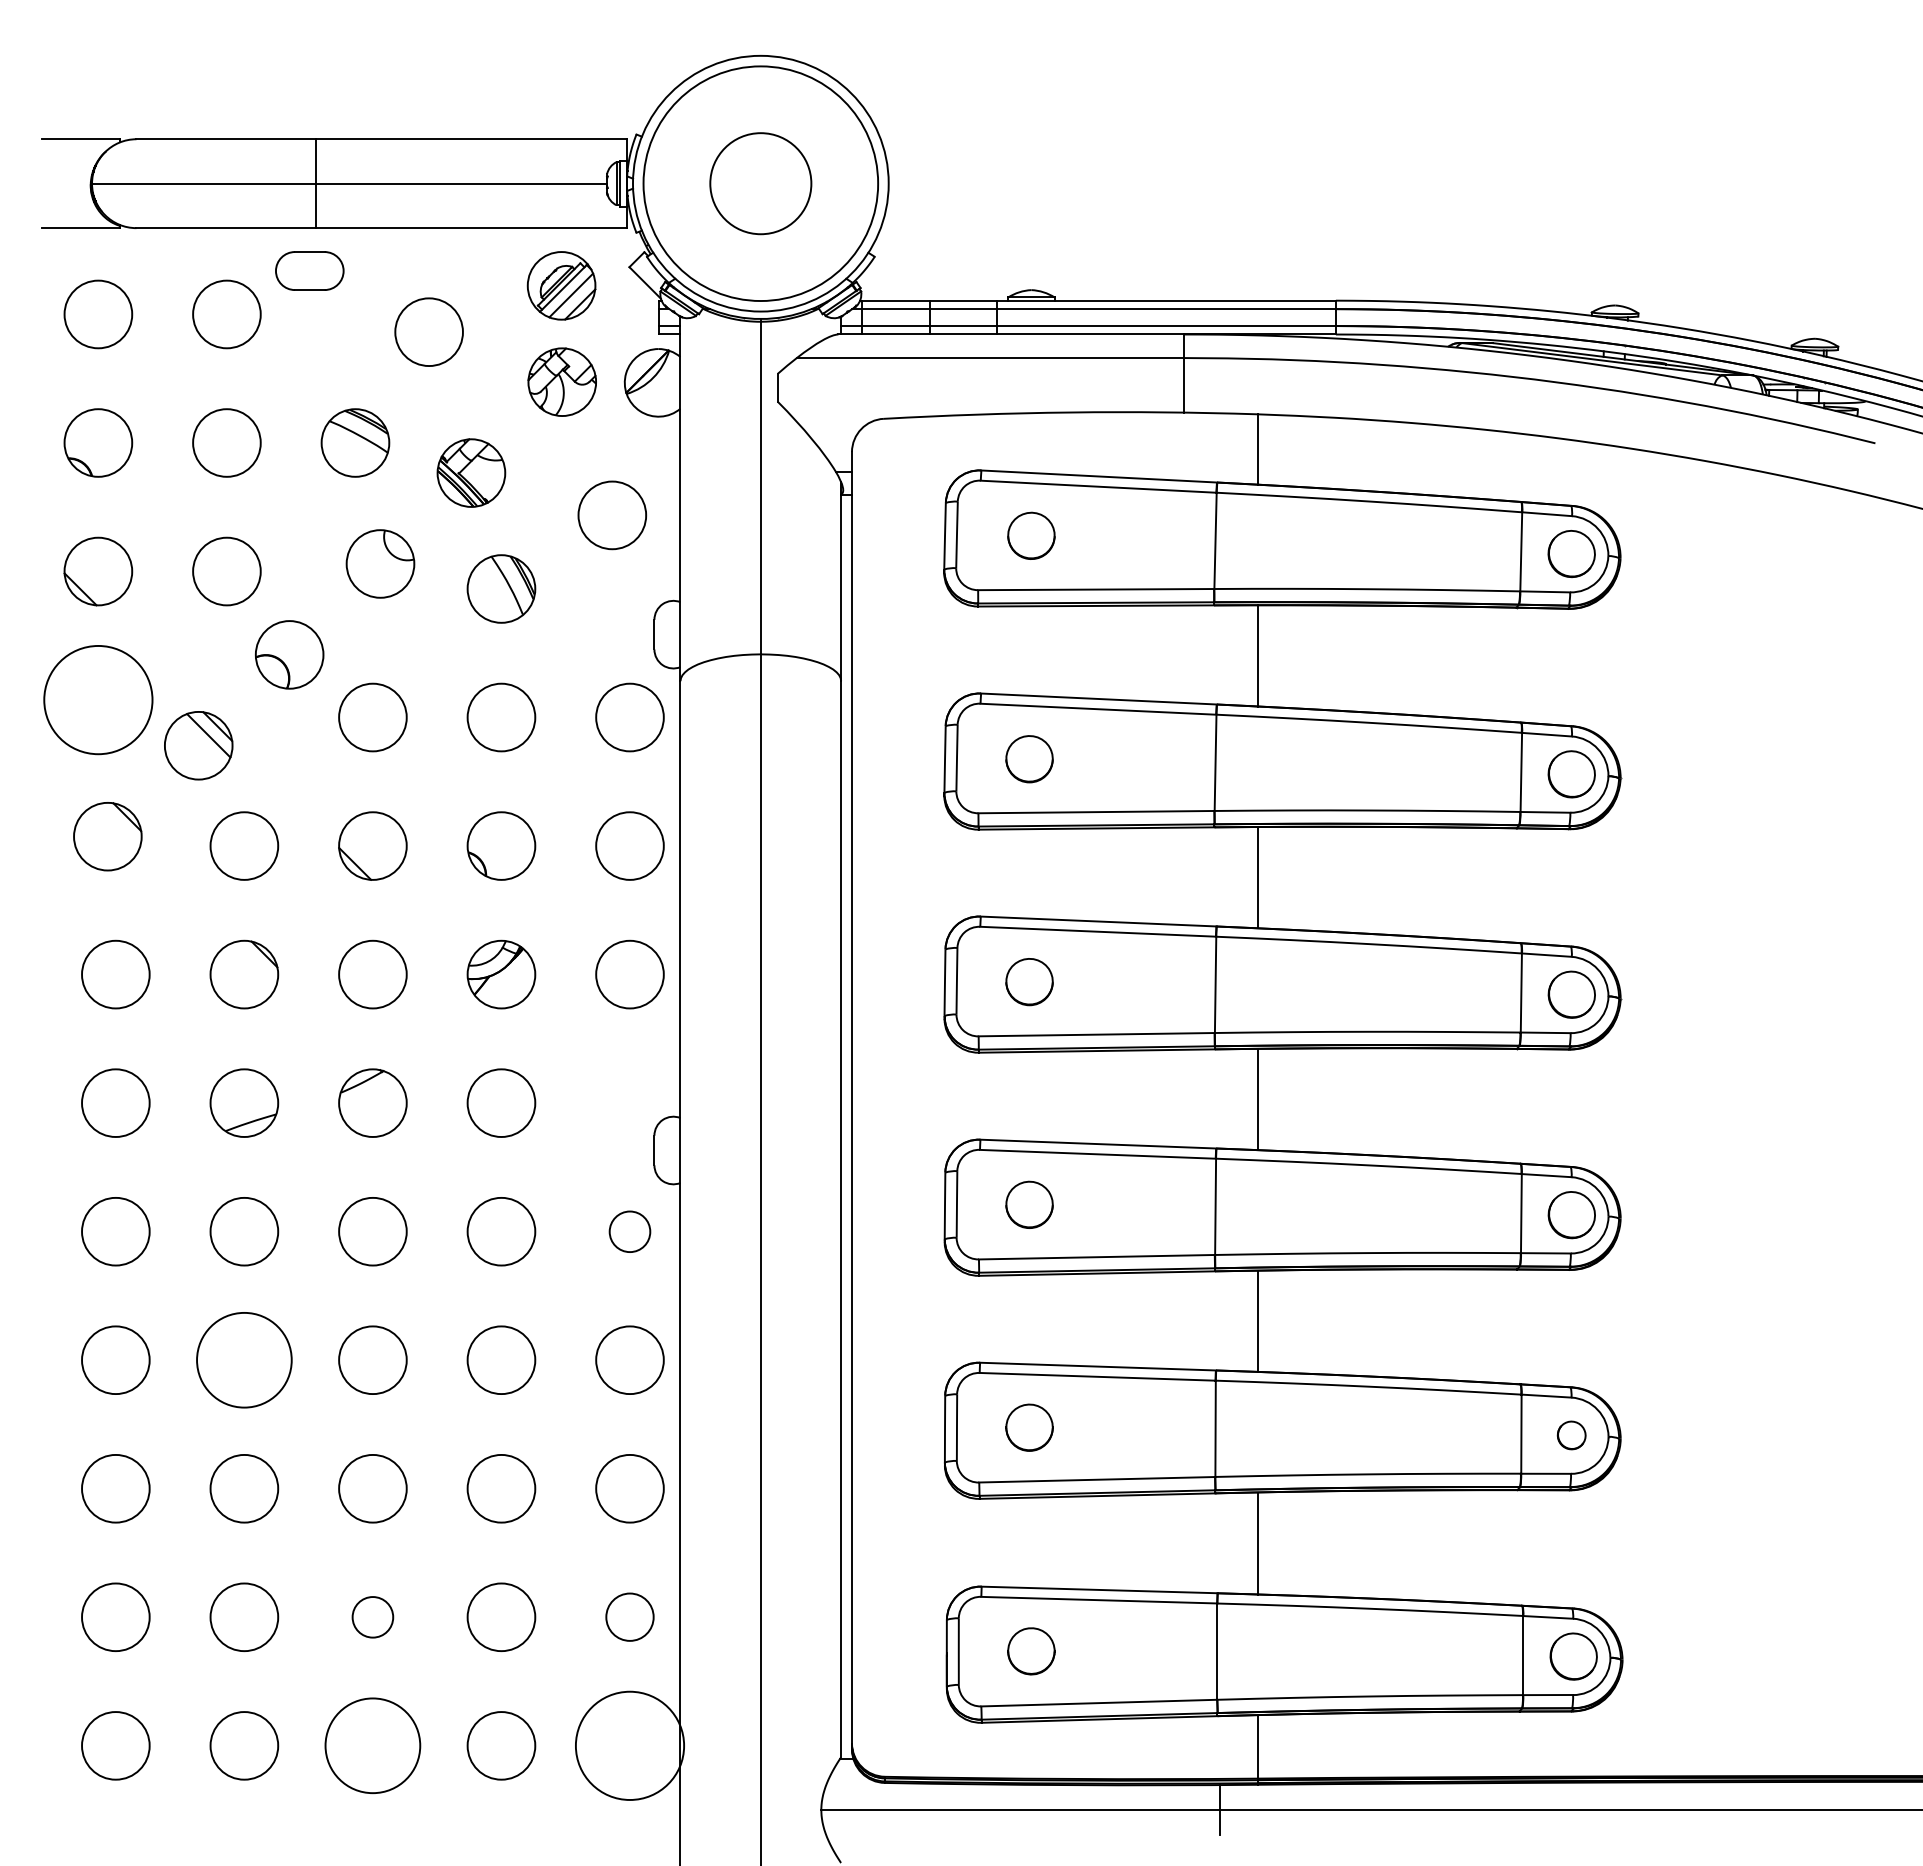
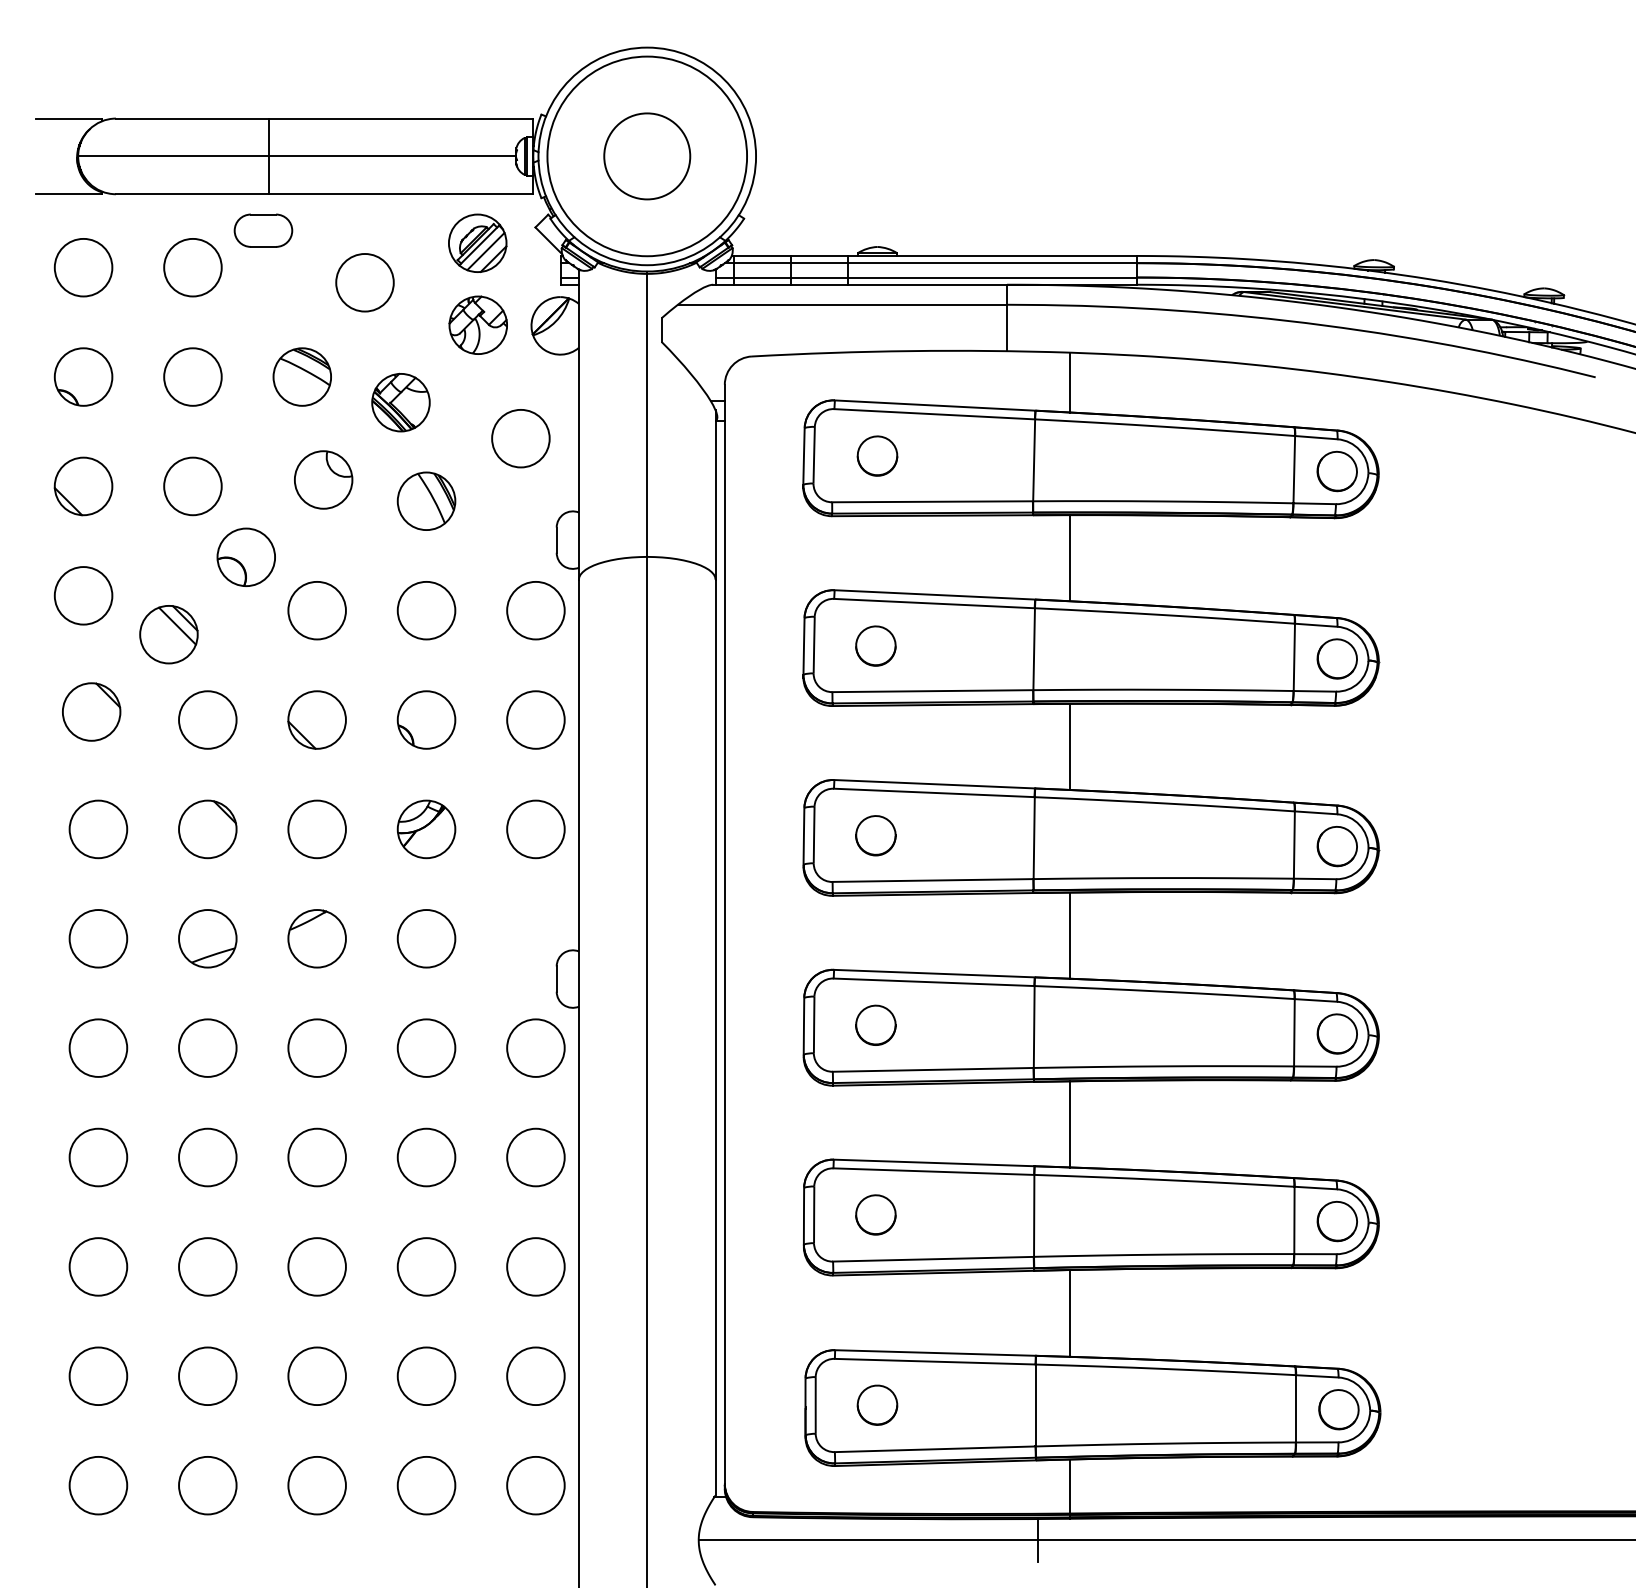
circle: (98, 699) -> (83, 595), size x0.62
circle: (629, 1231) -> (535, 1047), size x1.67
circle: (244, 1360) -> (207, 1157), size x0.71
part: (1571, 1435) -> (1337, 1221), size x1.67
circle: (629, 1616) -> (535, 1375), size x1.43
circle: (372, 1617) -> (316, 1376), size x1.67
circle: (372, 1745) -> (316, 1485), size x0.71
circle: (629, 1745) -> (535, 1485), size x0.62

